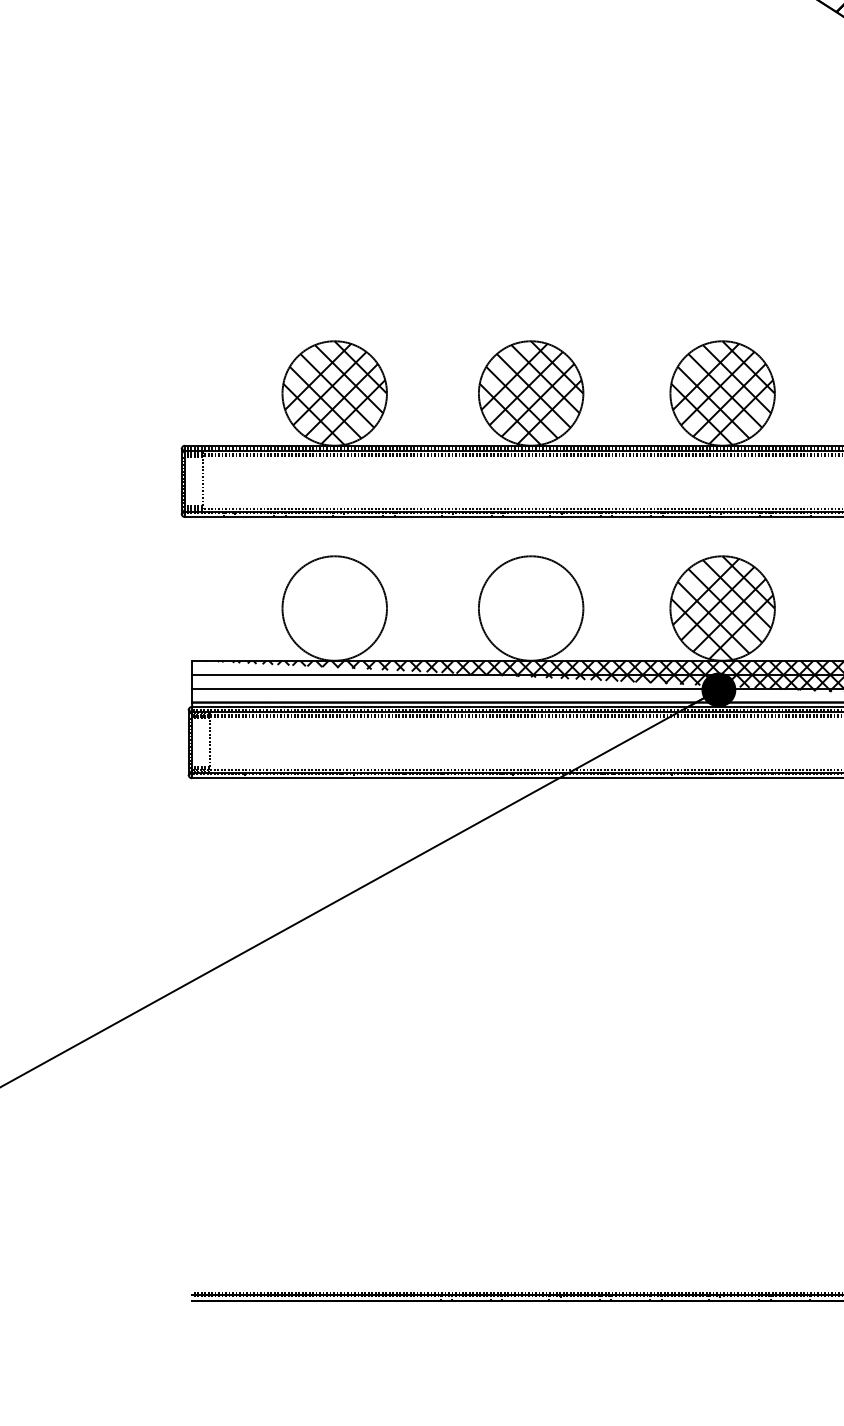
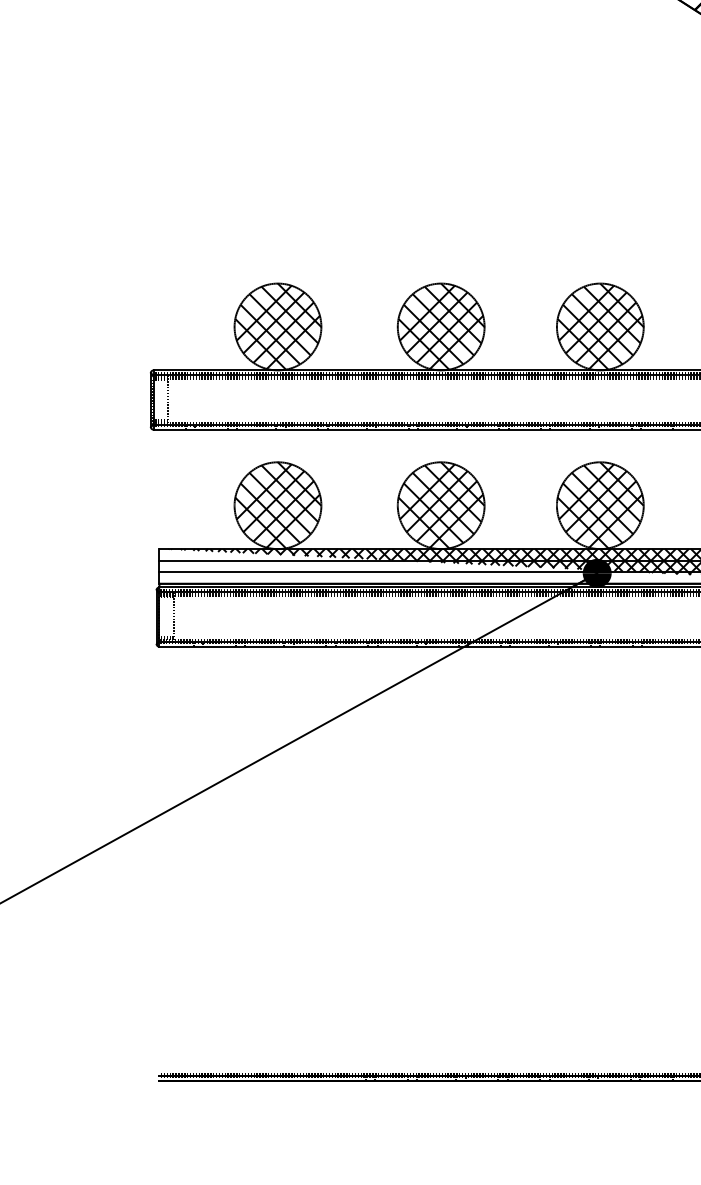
hatch: (334, 607) -> (277, 504), added
hatch: (531, 607) -> (441, 504), added

